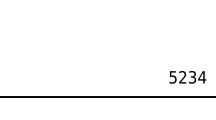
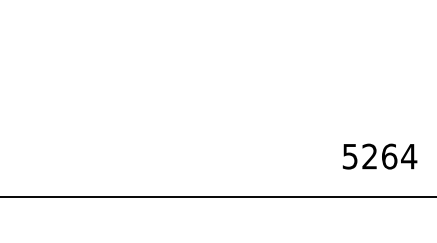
text: (192, 77) -> (389, 156), 5234 -> 5264

